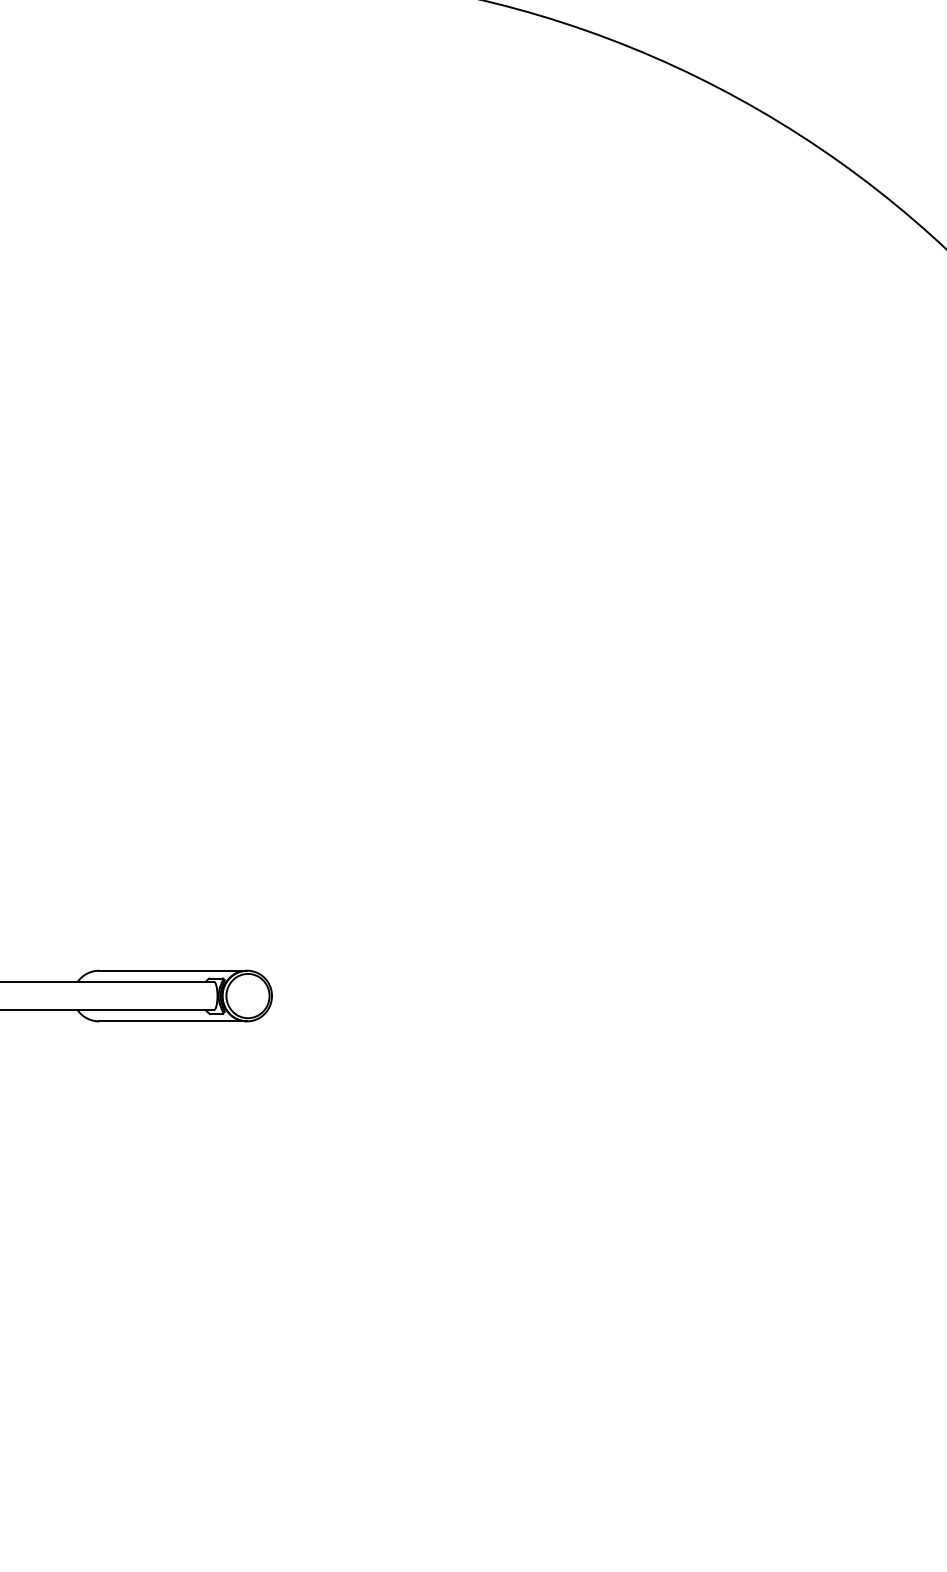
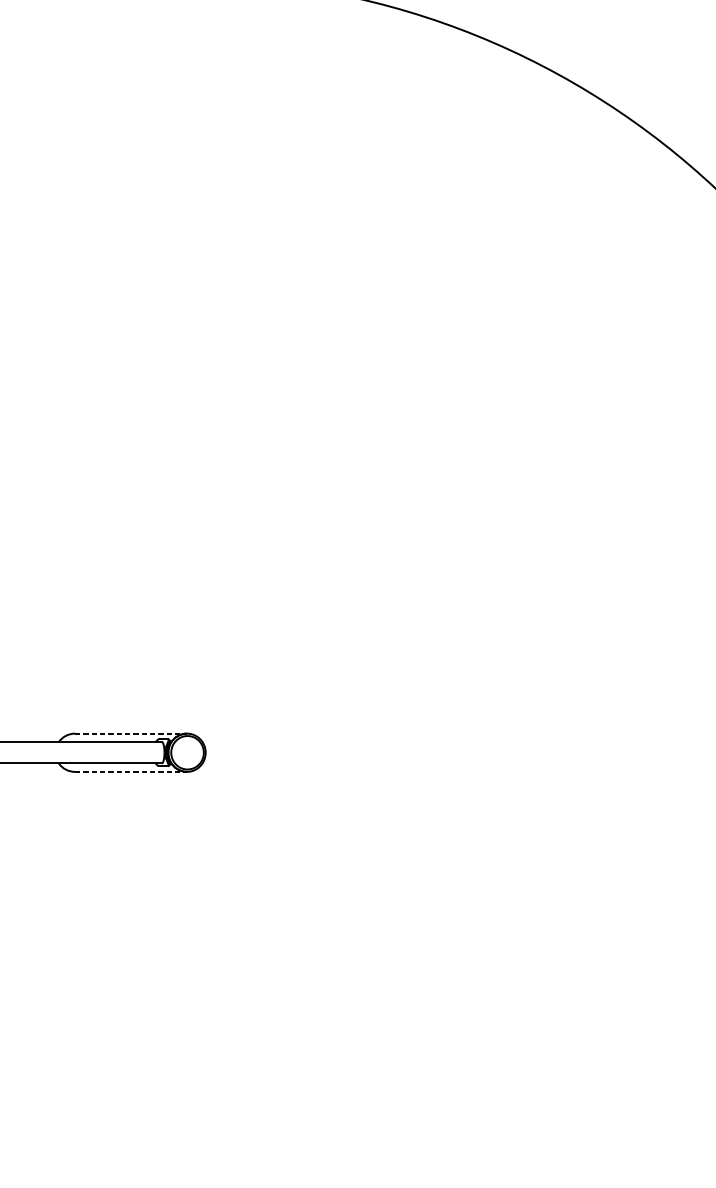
line: (173, 970) -> (131, 733), solid -> dashed
line: (173, 1021) -> (131, 771), solid -> dashed

